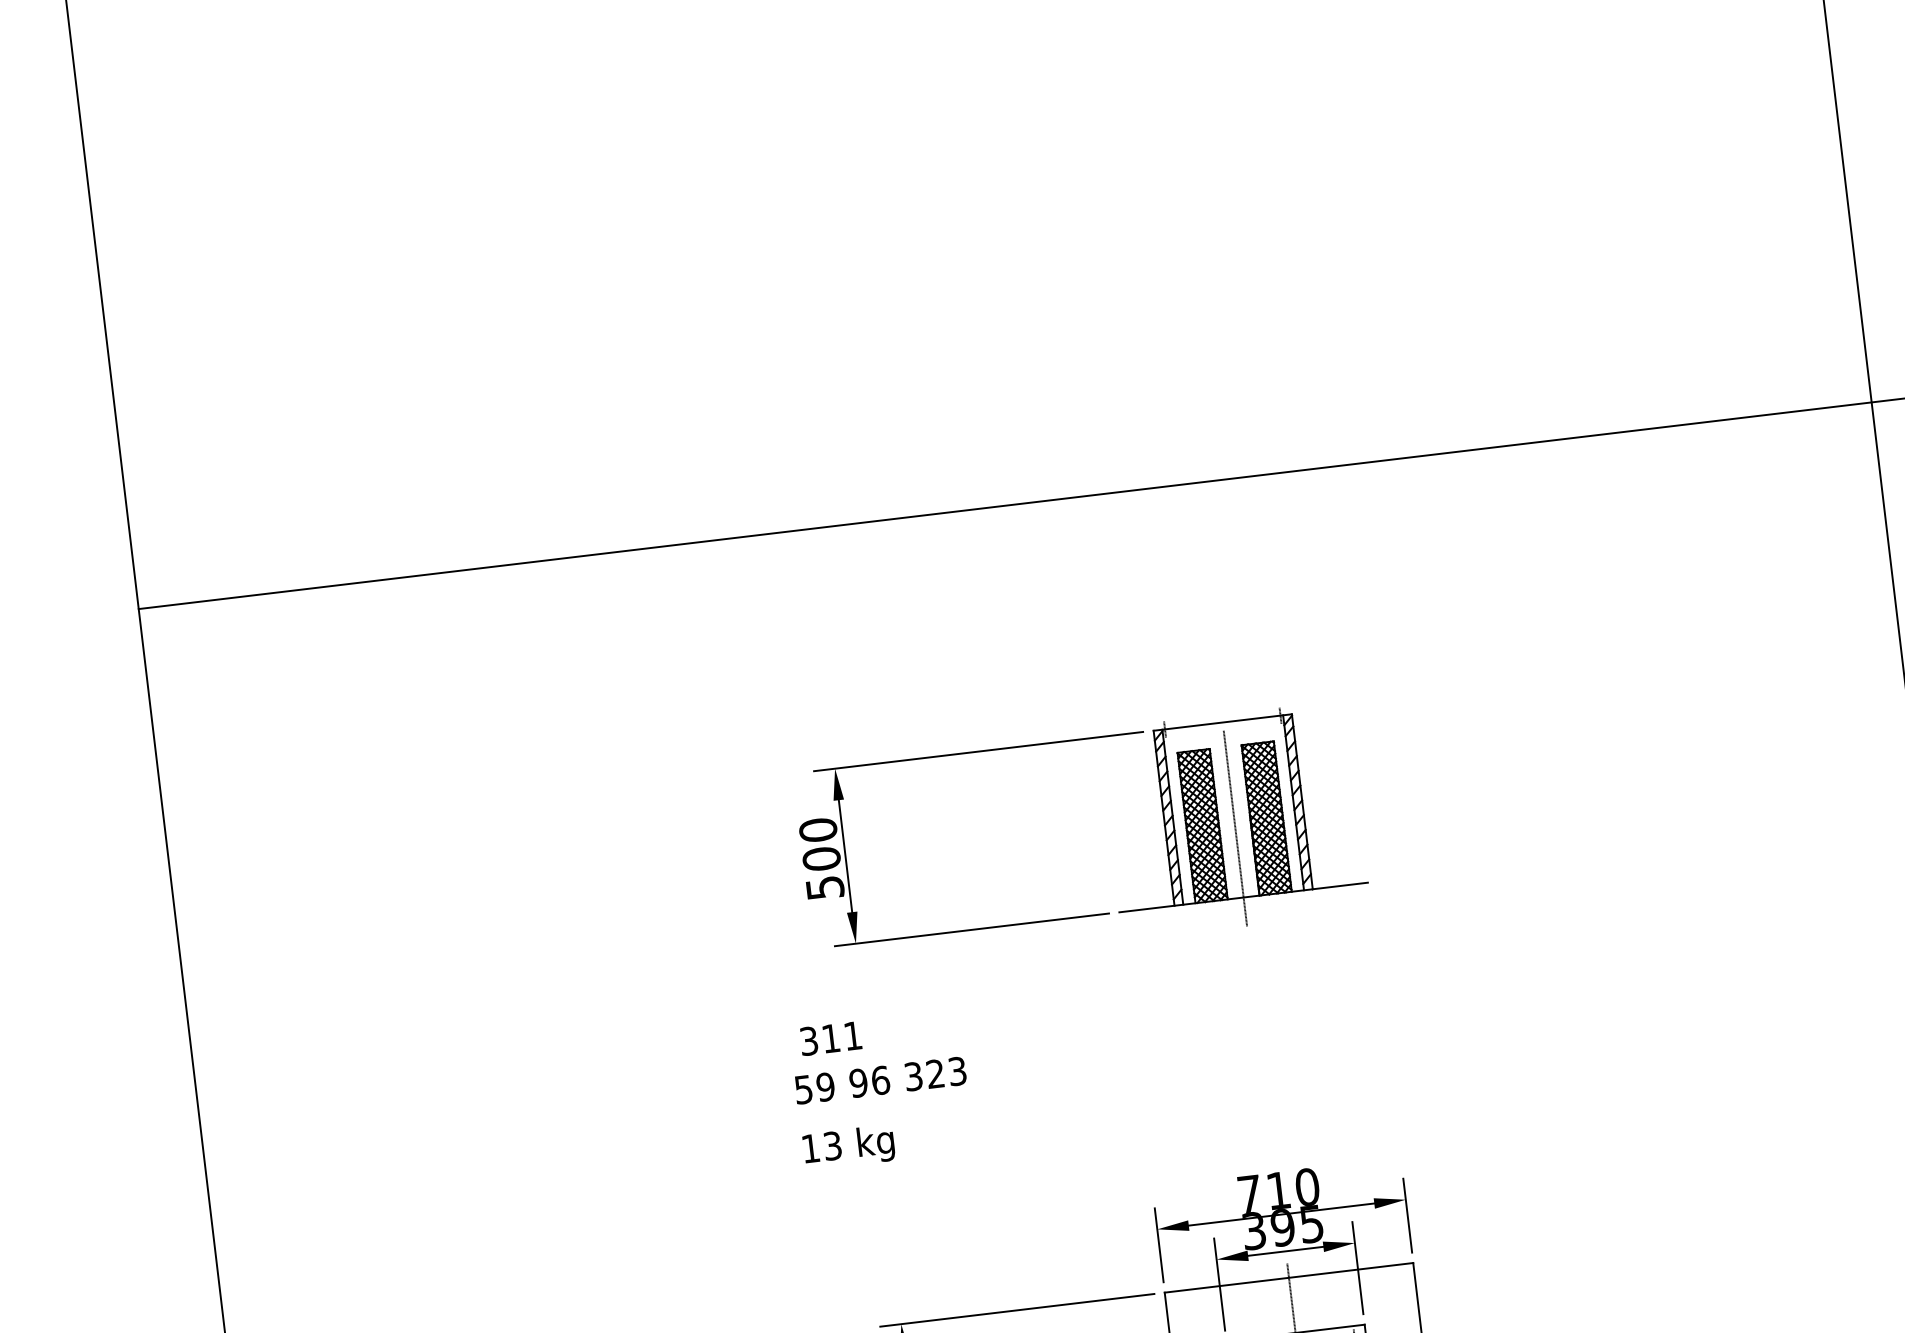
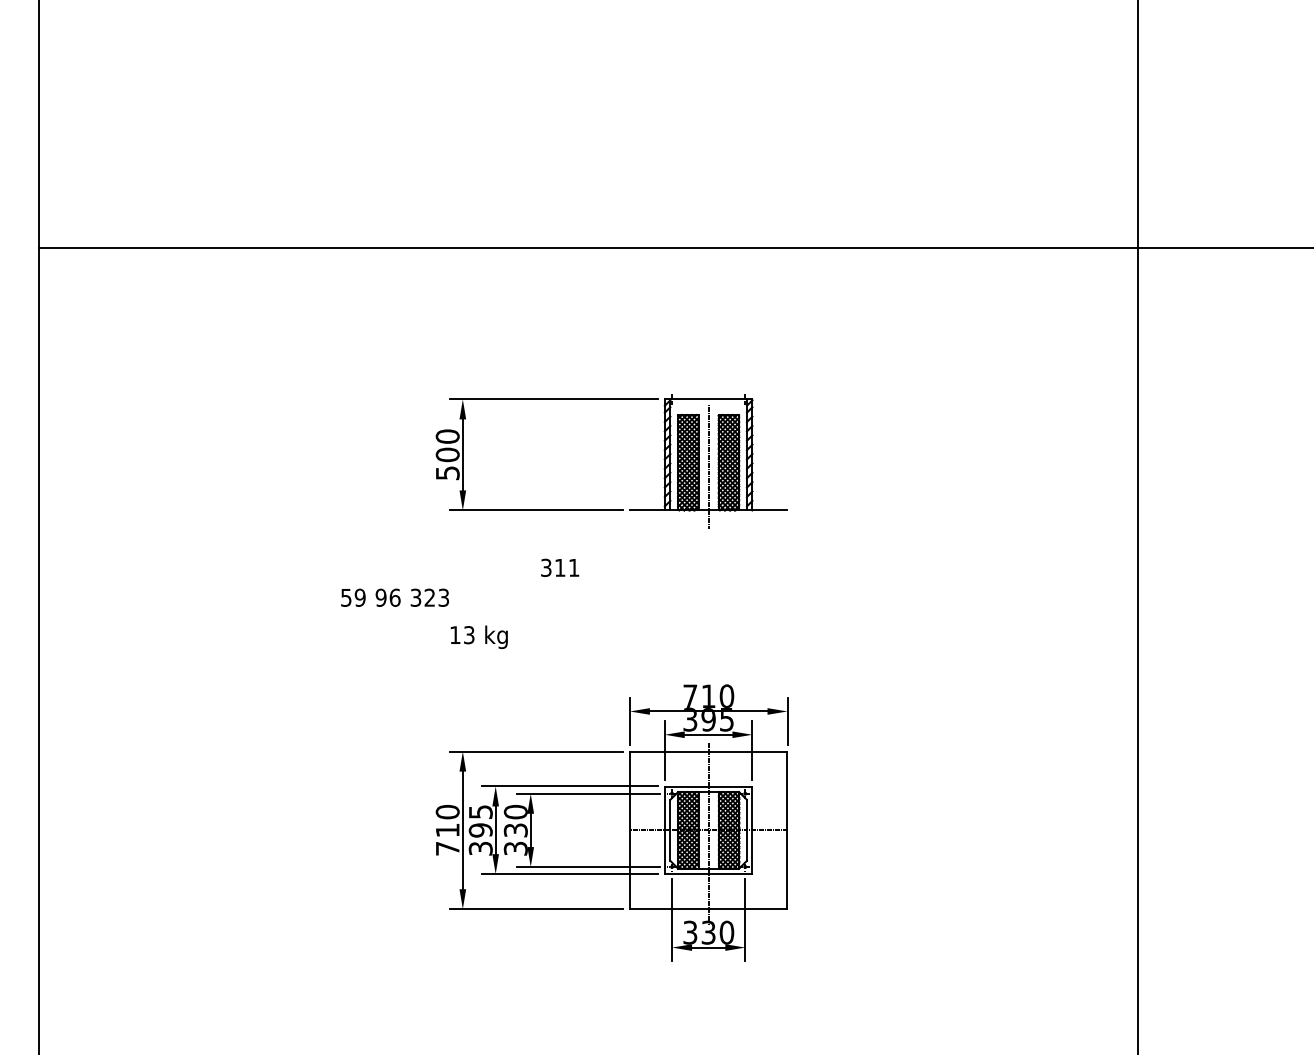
text: (831, 1037) -> (560, 567), moved
text: (879, 1080) -> (394, 597), moved
text: (847, 1146) -> (478, 636), moved

